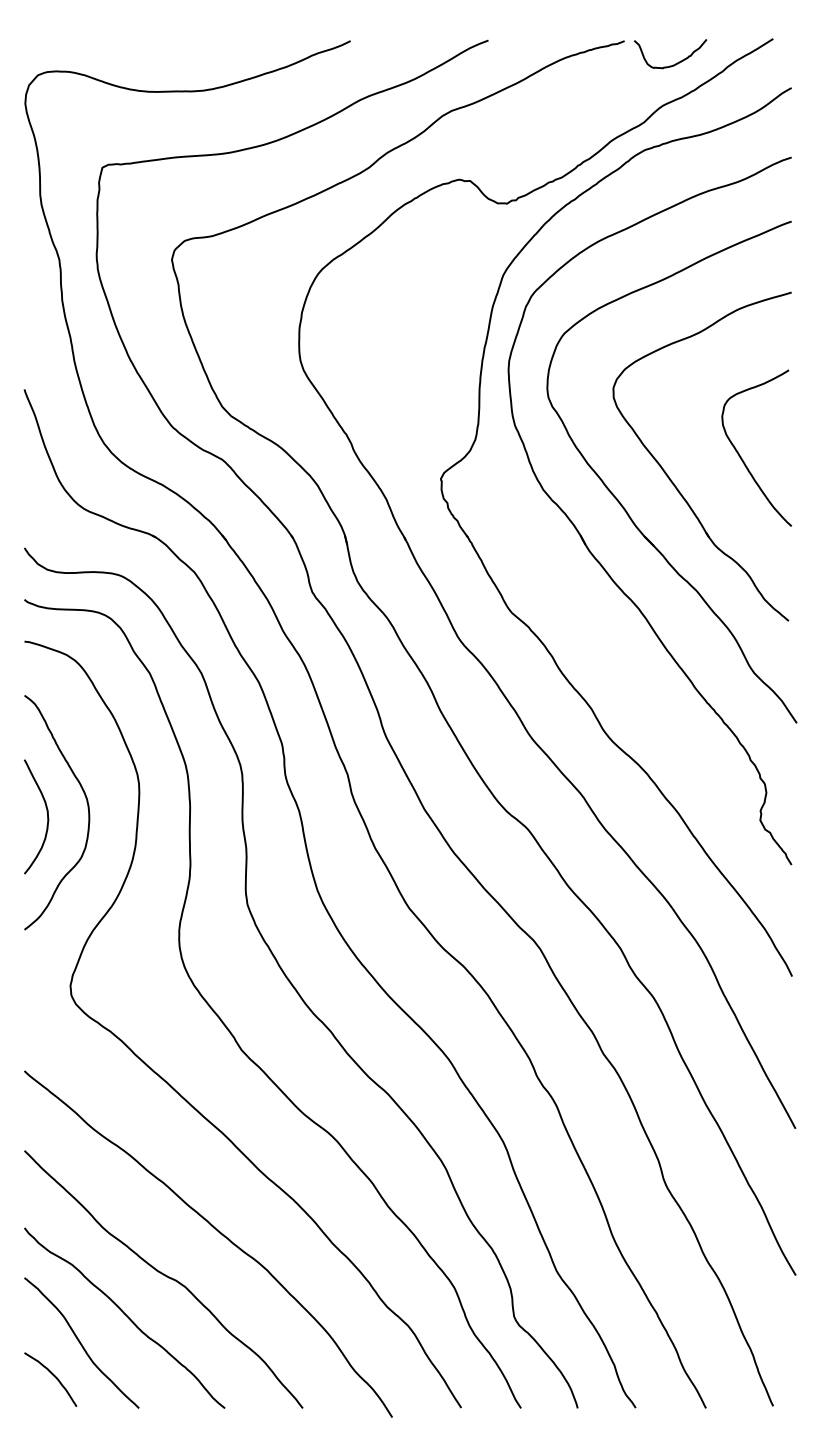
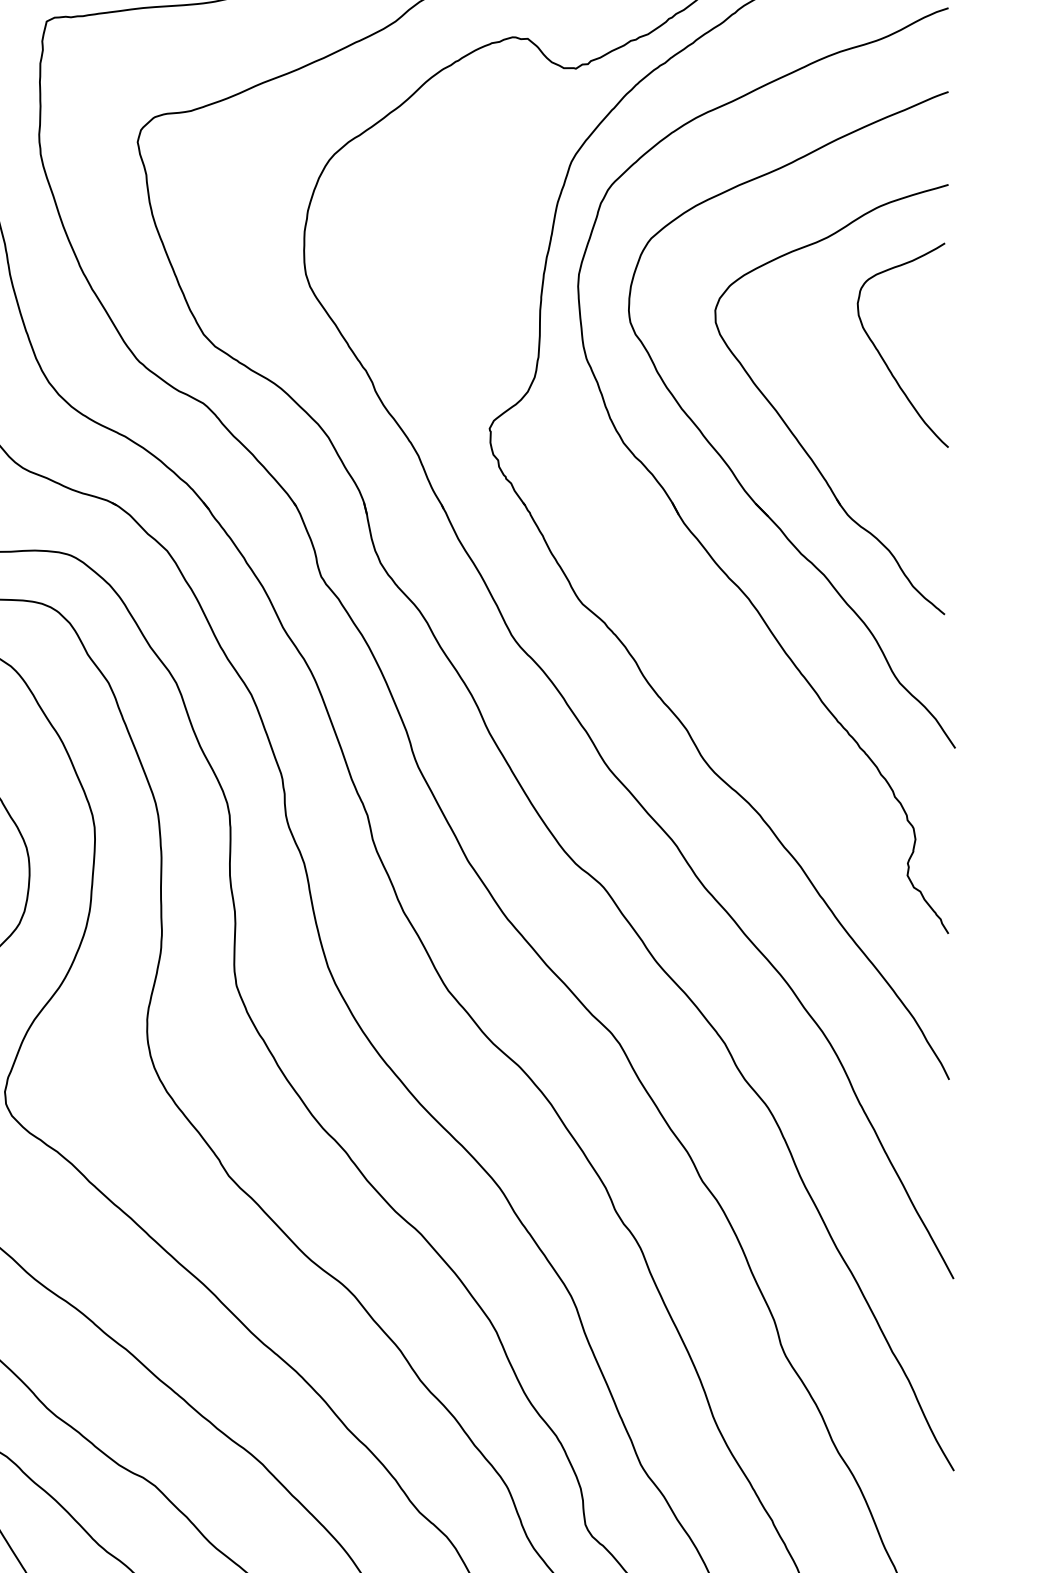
curve: (741, 456) -> (882, 356), moved

